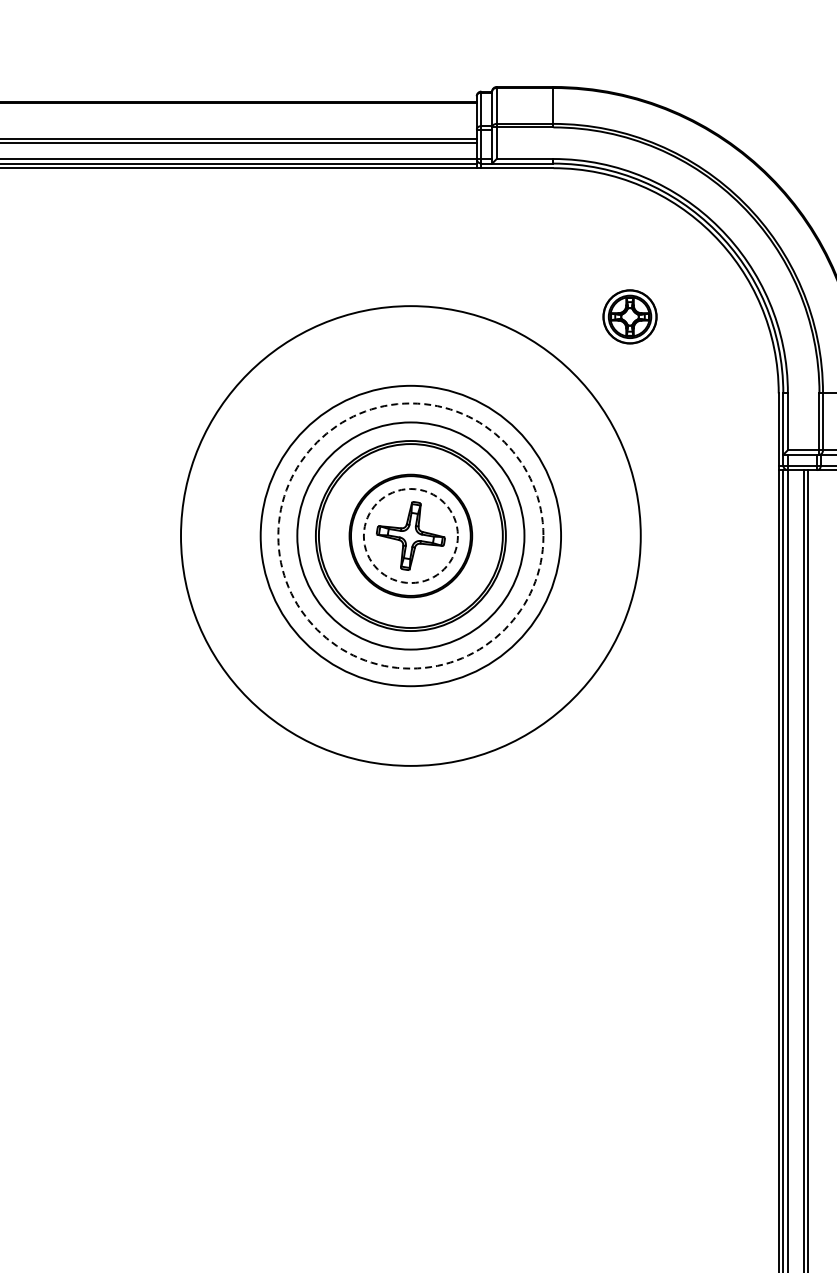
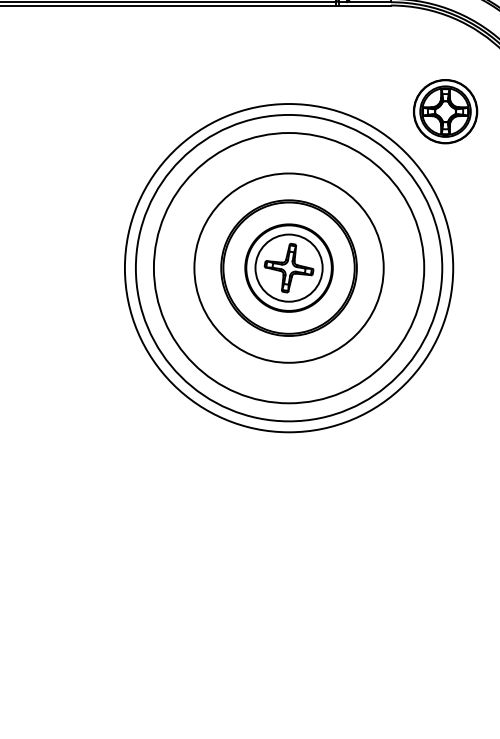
part: (629, 316) -> (445, 111), size x1.67
circle: (410, 535) -> (288, 267), dashed -> solid
circle: (410, 535) -> (288, 267), dashed -> solid
circle: (410, 535) -> (288, 267), size x1.43
circle: (410, 535) -> (288, 267), size x1.67

